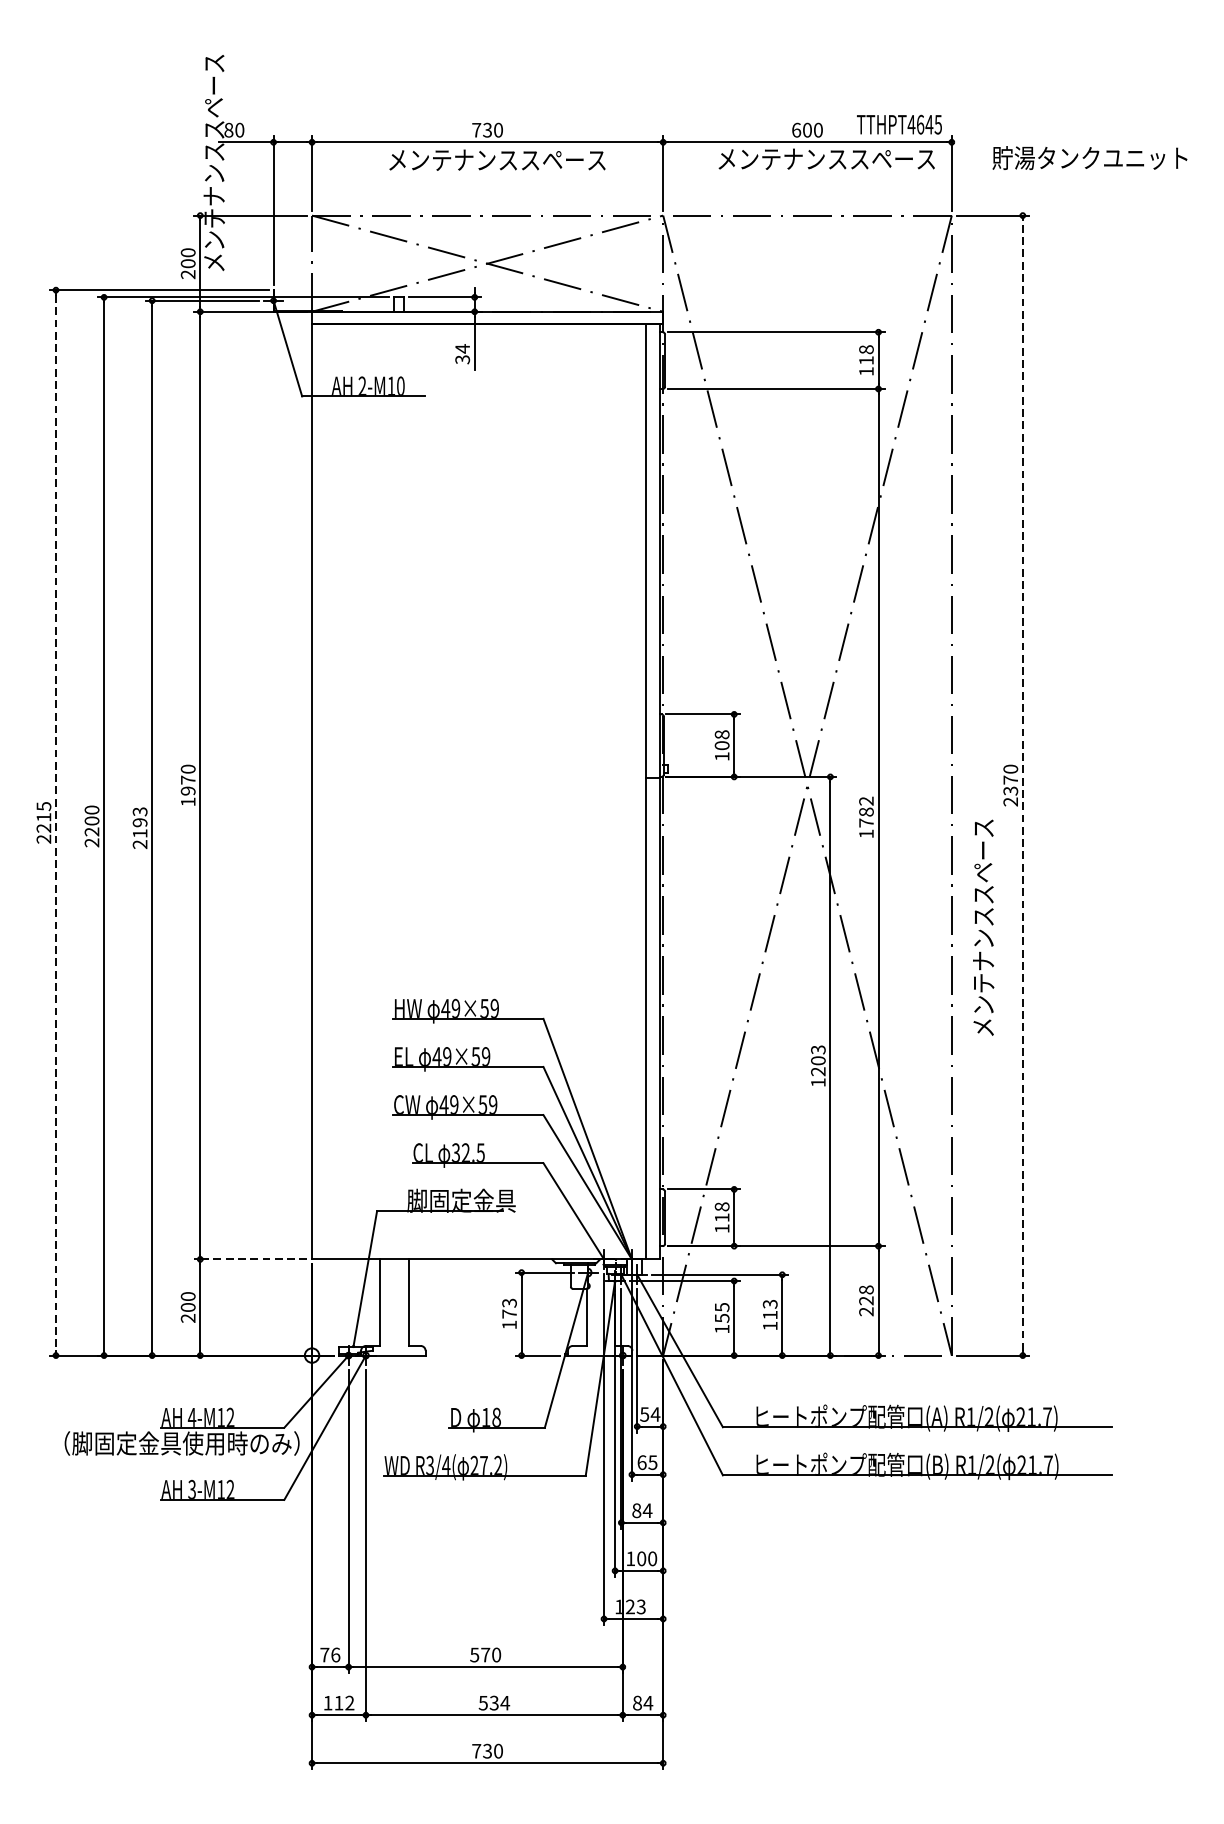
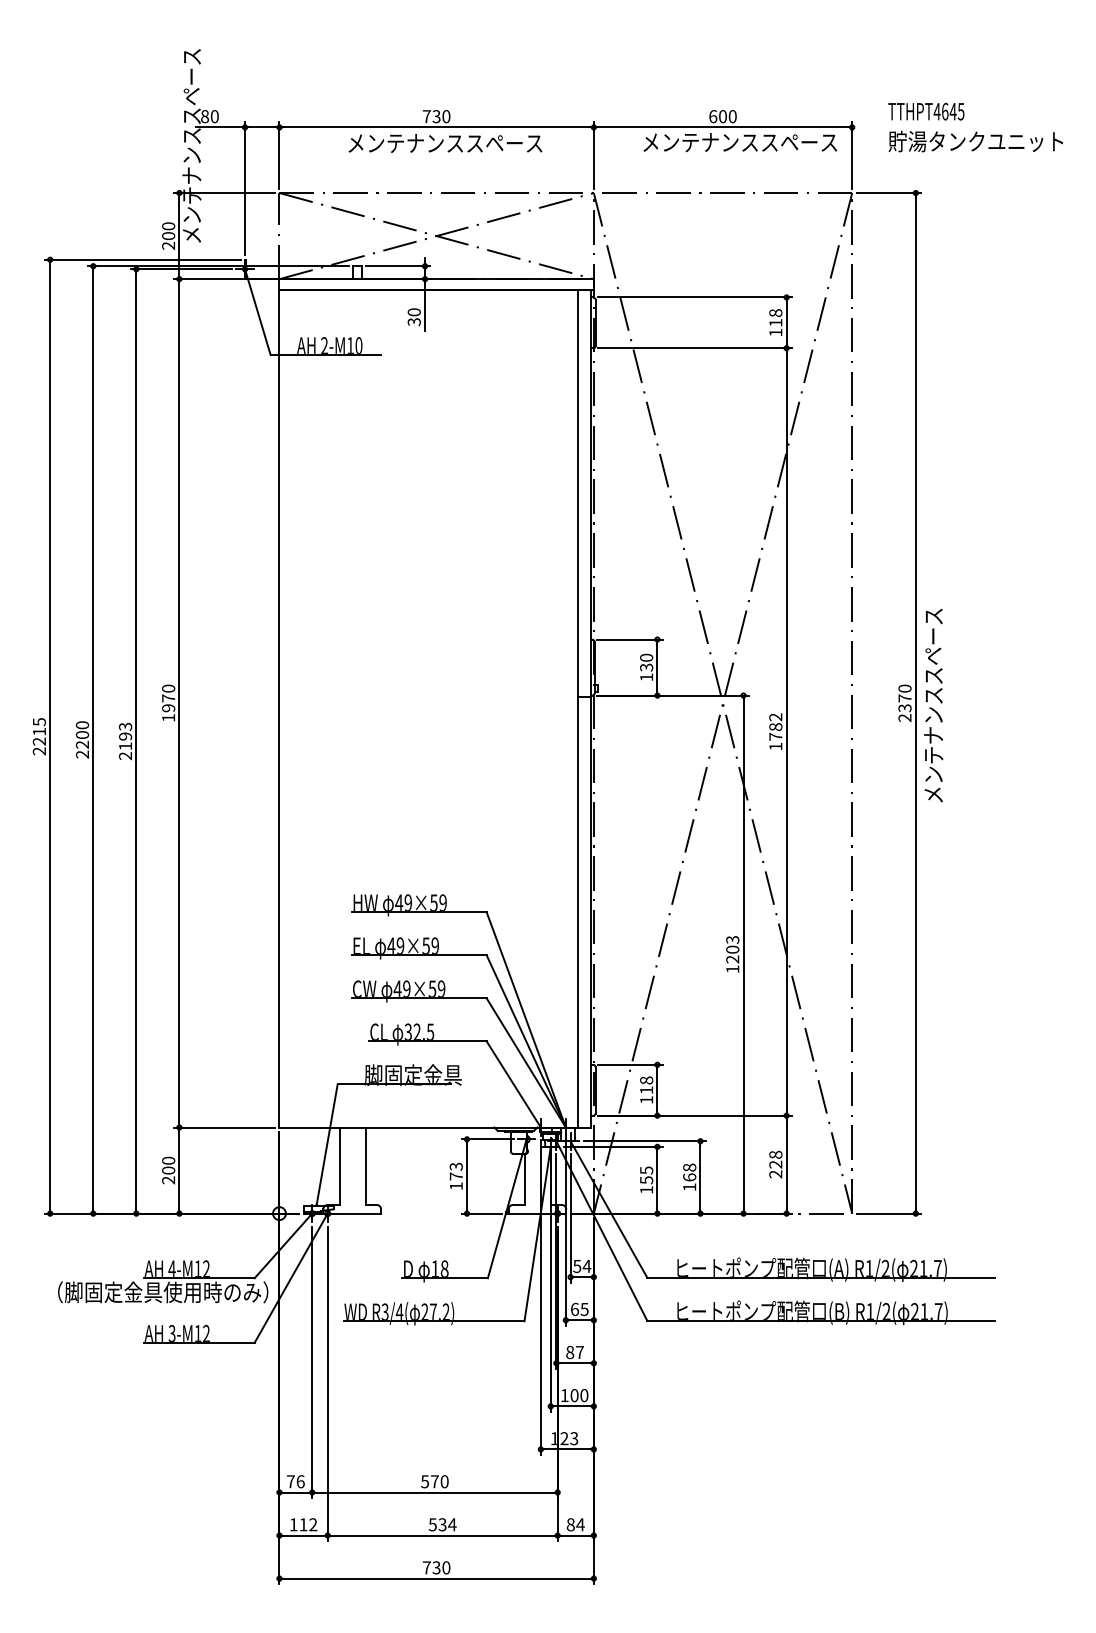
text: (899, 124) -> (926, 111), moved
text: (461, 349) -> (413, 312), 34 -> 30
text: (722, 739) -> (646, 662), 108 -> 130
line: (1022, 785) -> (915, 703), dashed -> solid
line: (56, 822) -> (50, 736), dashed -> solid
text: (983, 927) -> (933, 705), moved
line: (250, 1259) -> (224, 1127), dashed -> solid
text: (770, 1309) -> (689, 1172), 113 -> 168
text: (647, 1510) -> (579, 1352), 84 -> 87

